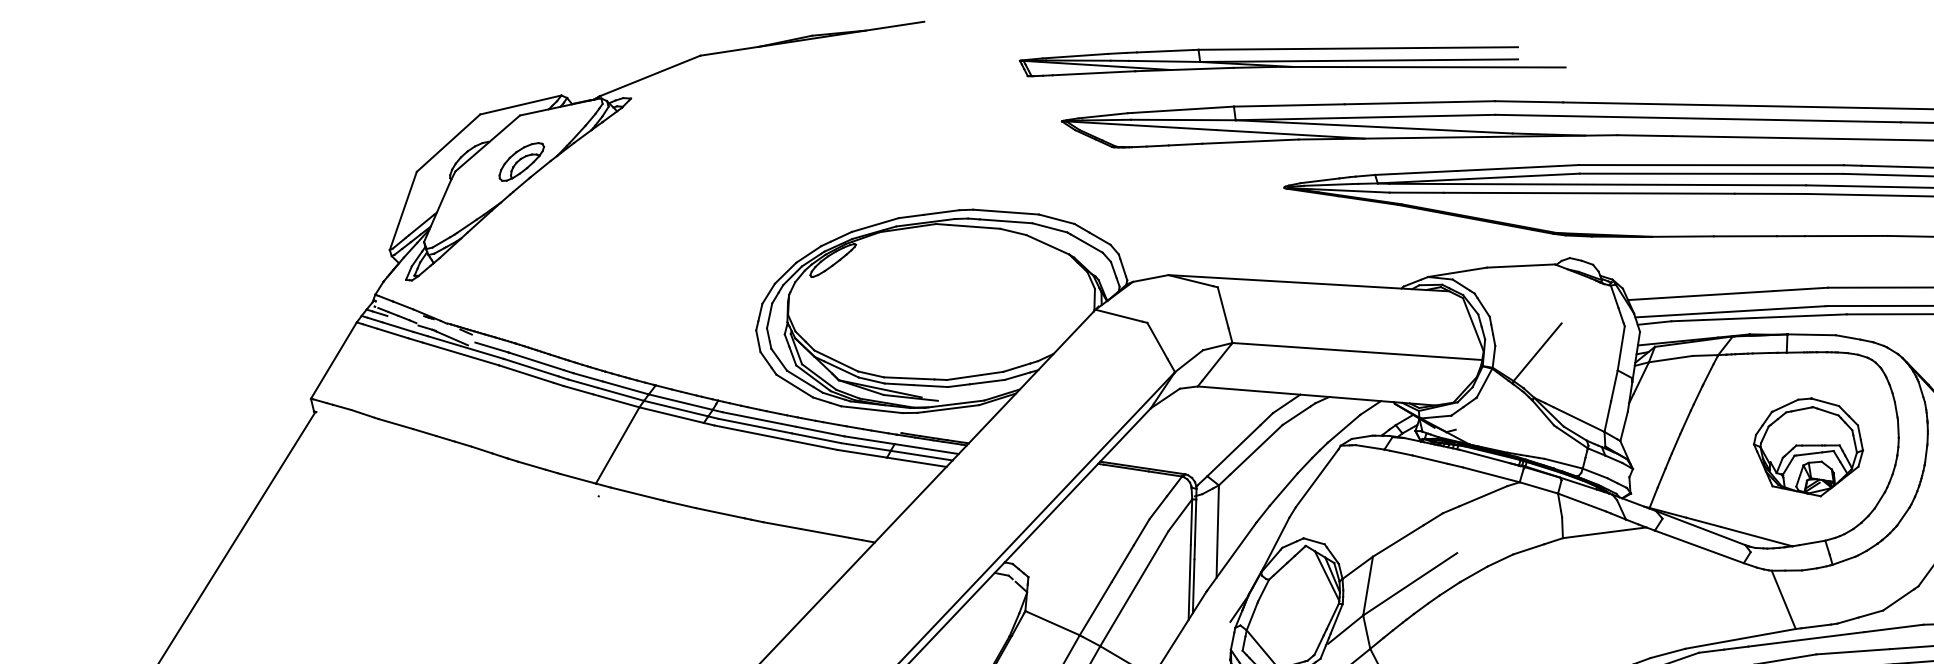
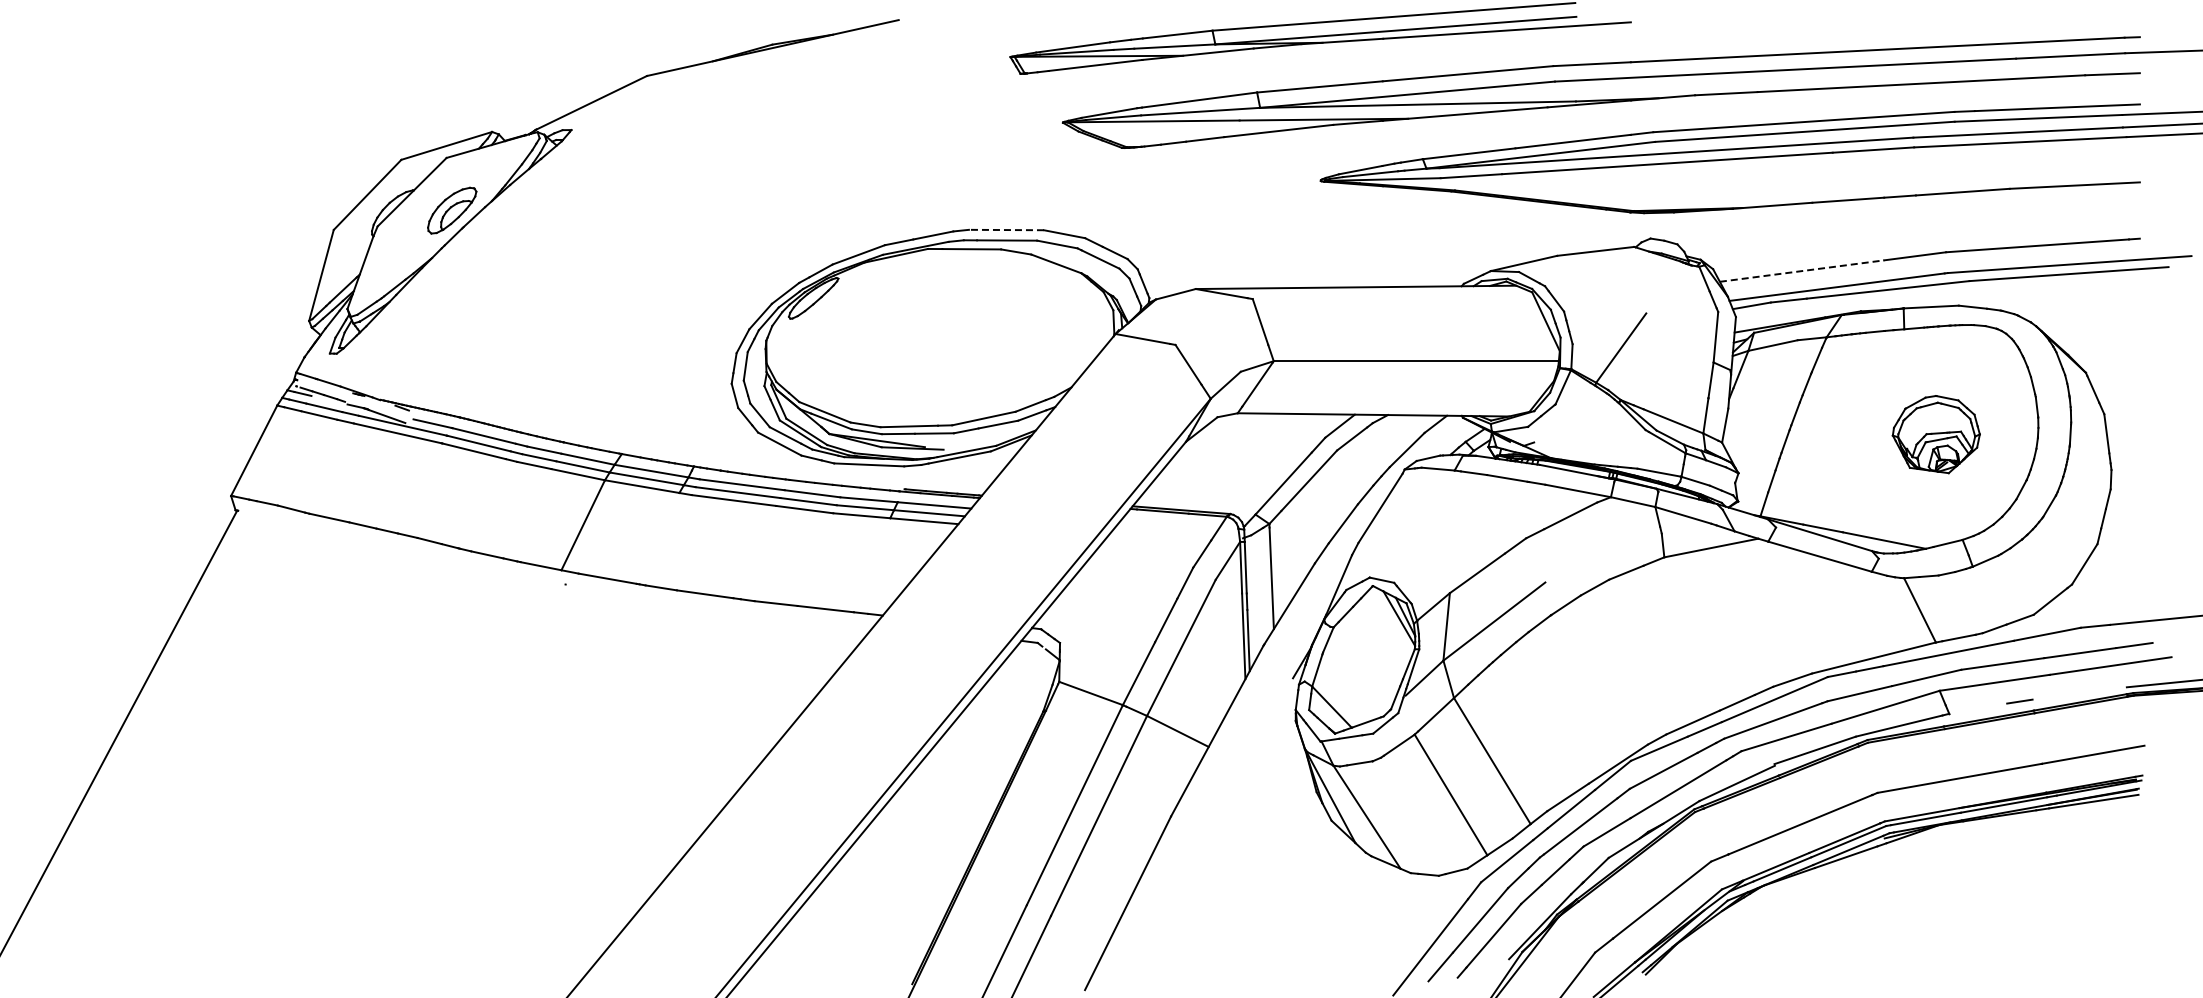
line: (1006, 212) -> (1006, 230), solid -> dashed
line: (1701, 295) -> (1802, 271), solid -> dashed
part: (1808, 446) -> (1936, 434), size x0.7

